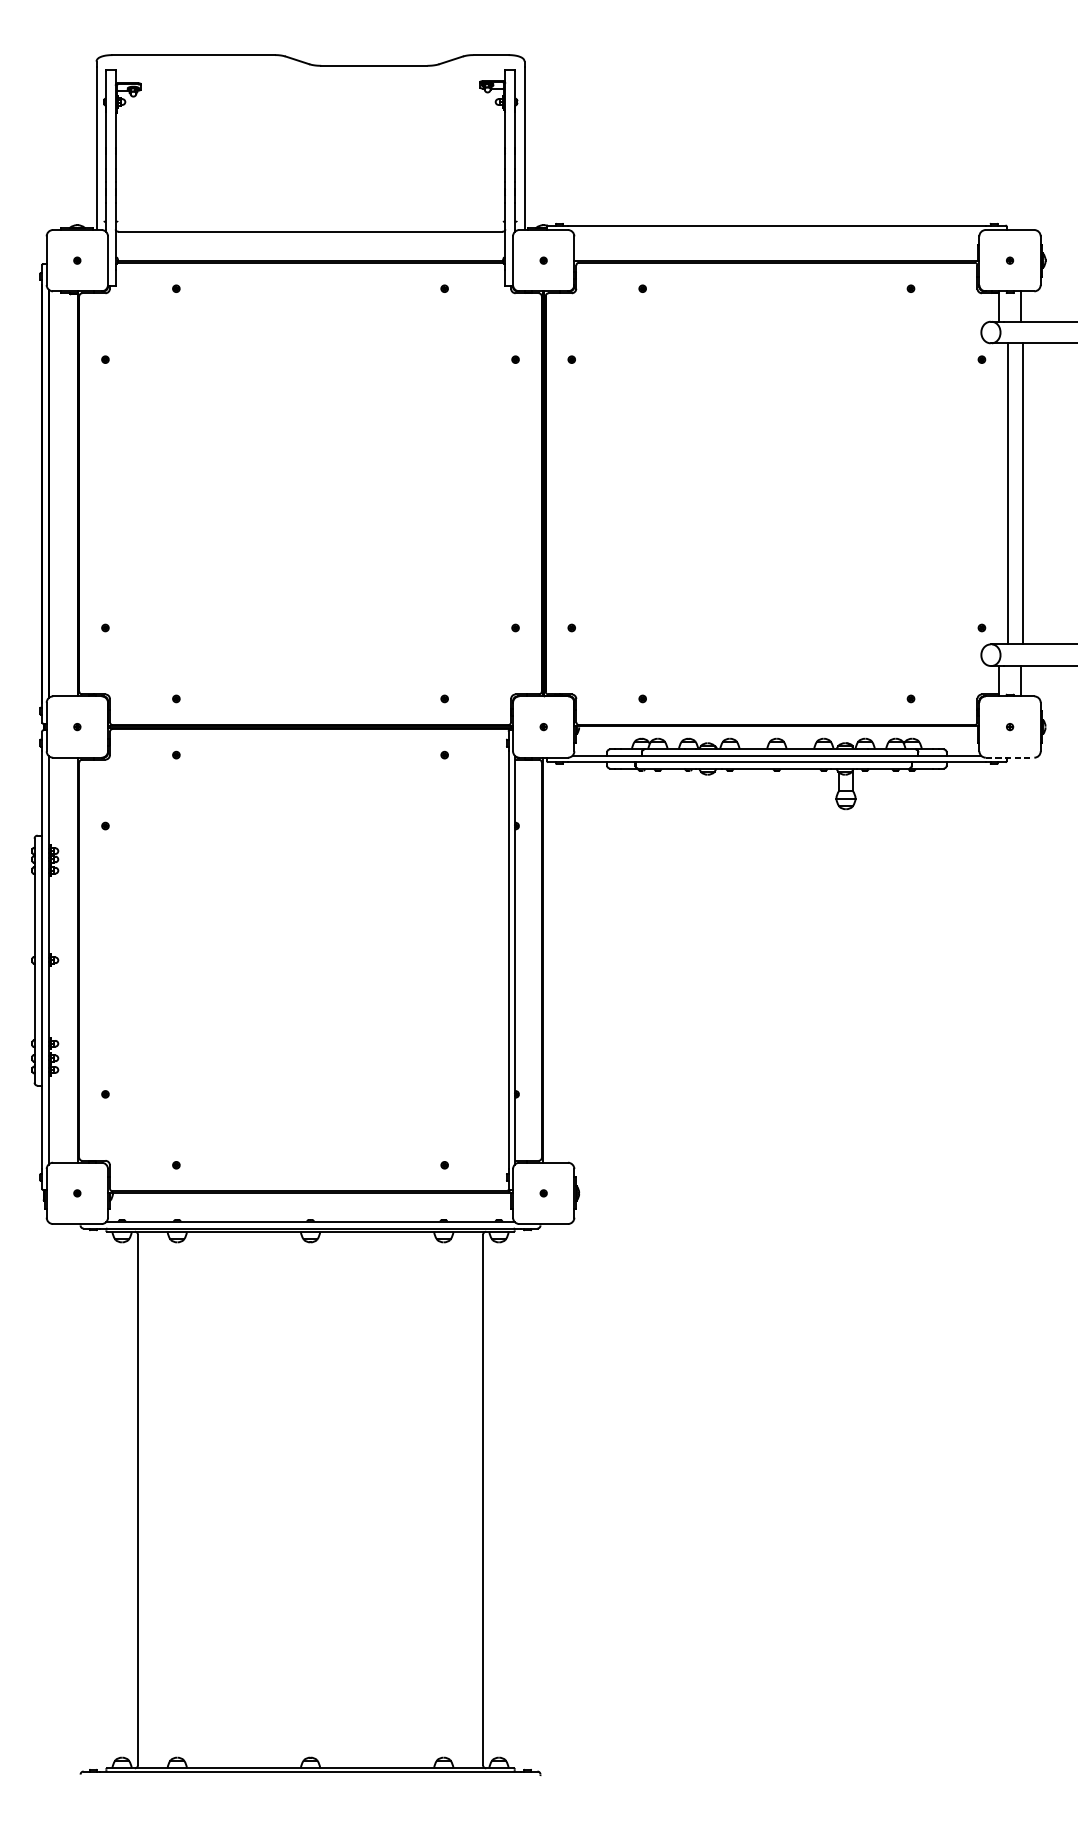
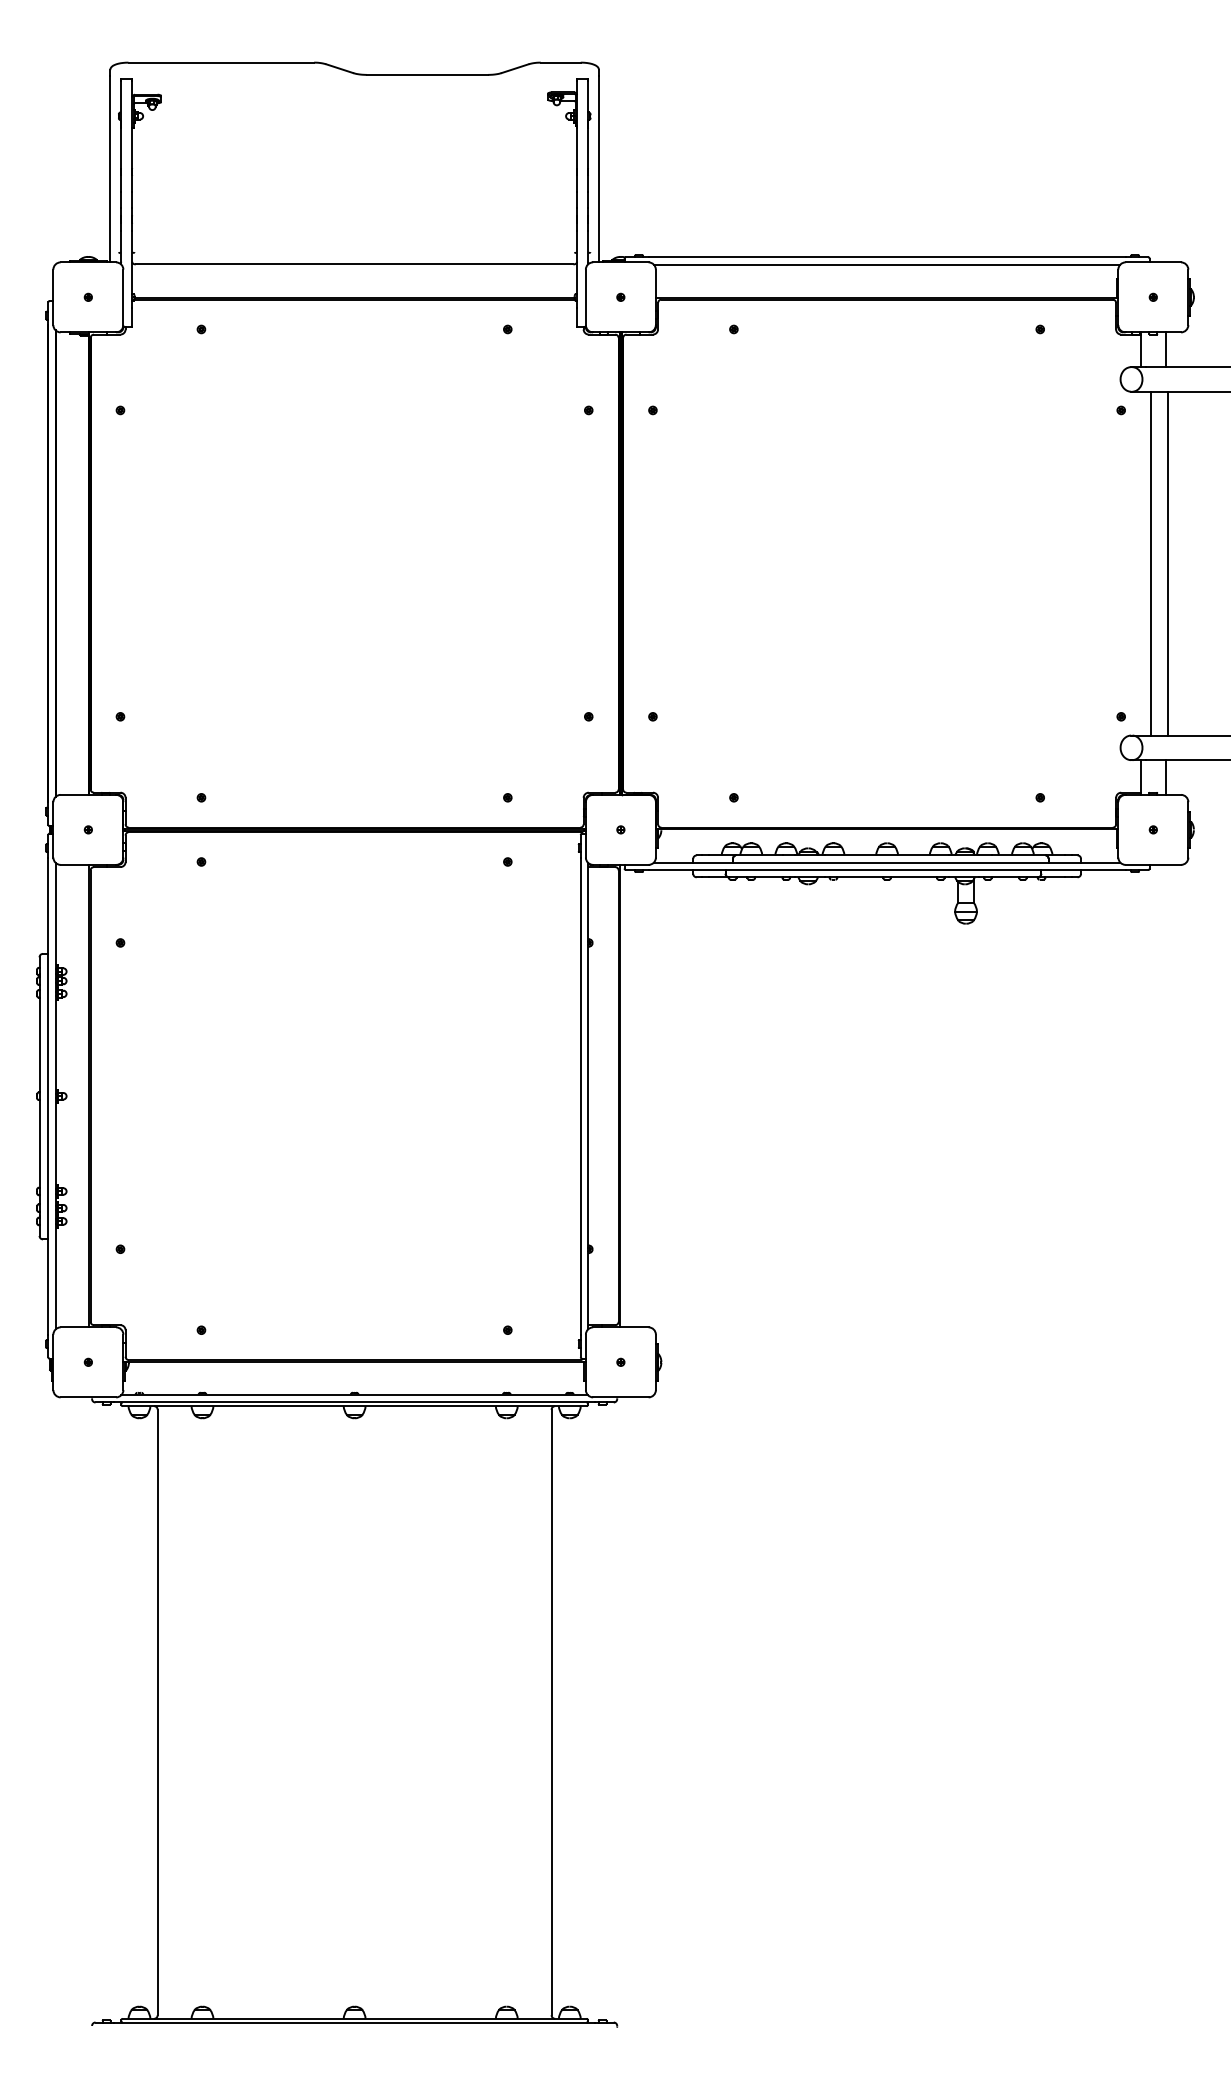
line: (776, 231) -> (886, 264), added
line: (1010, 757) -> (1153, 864), dashed -> solid

